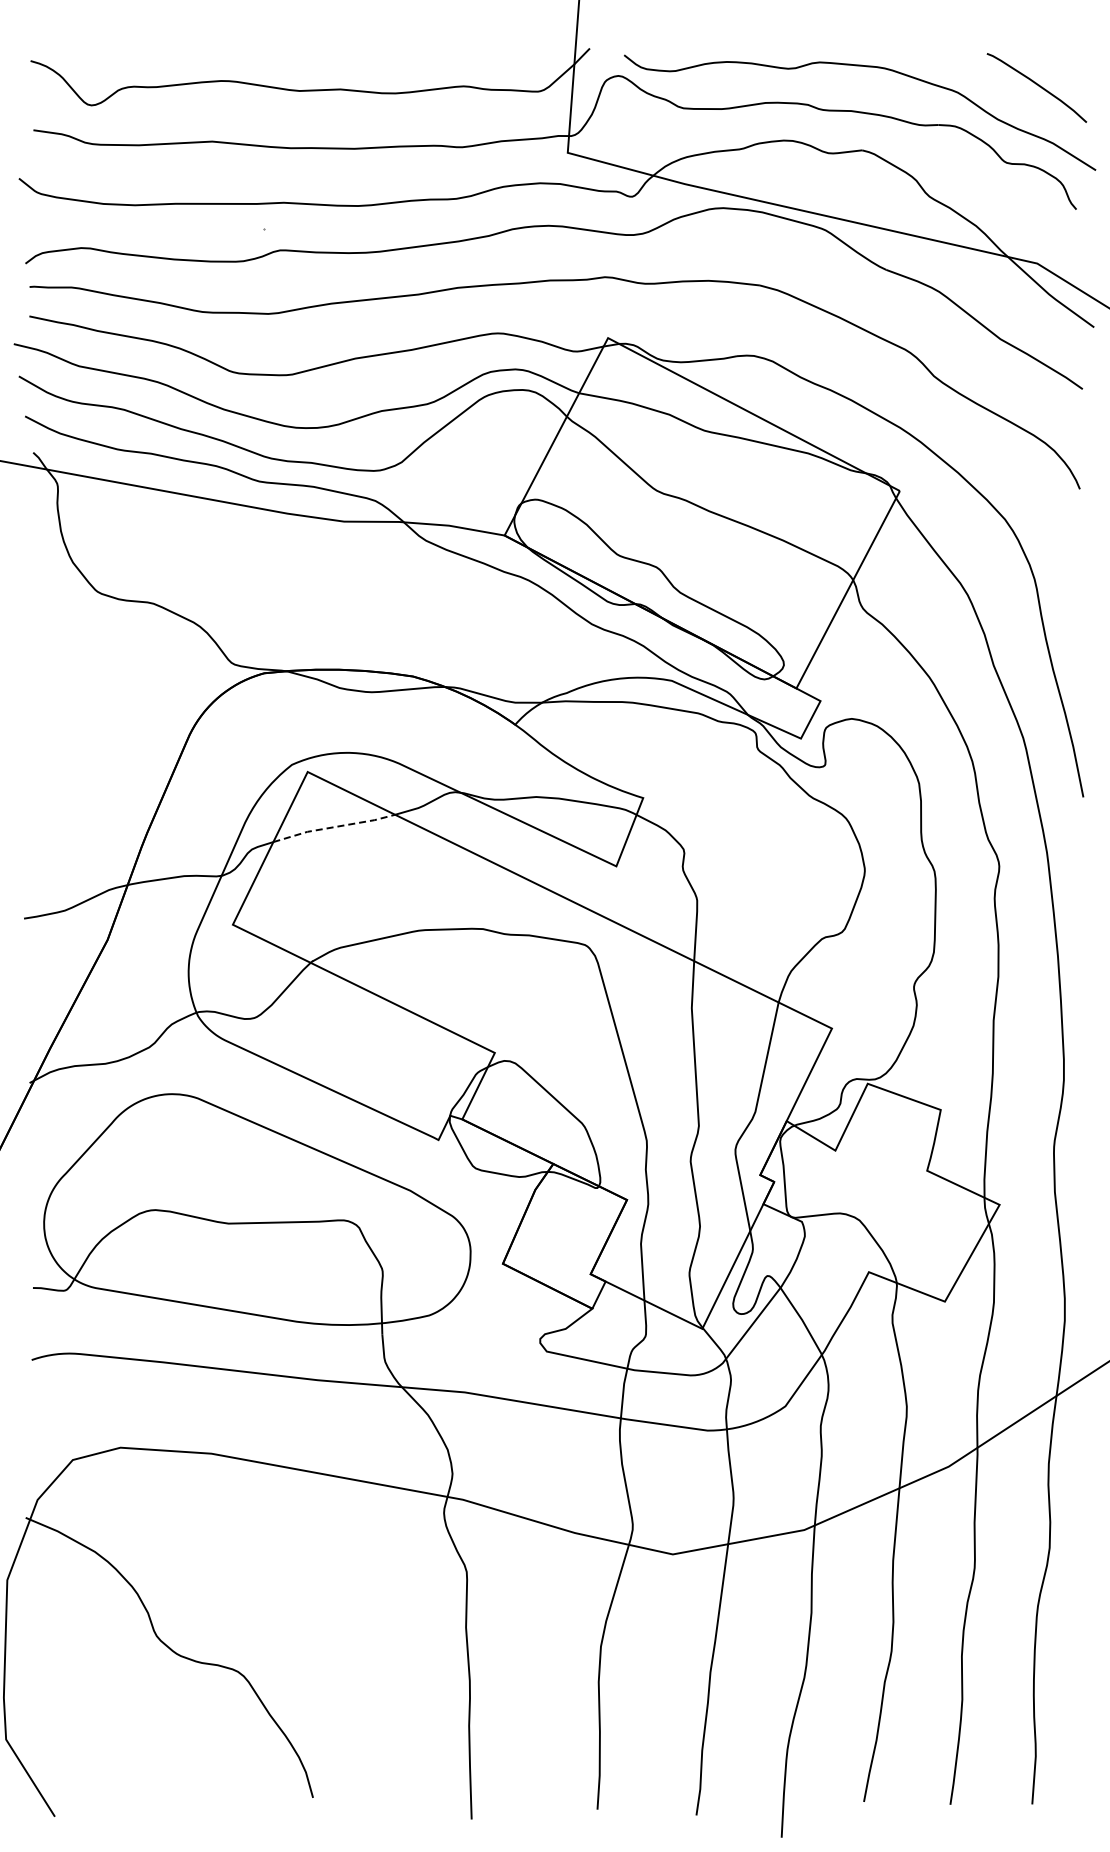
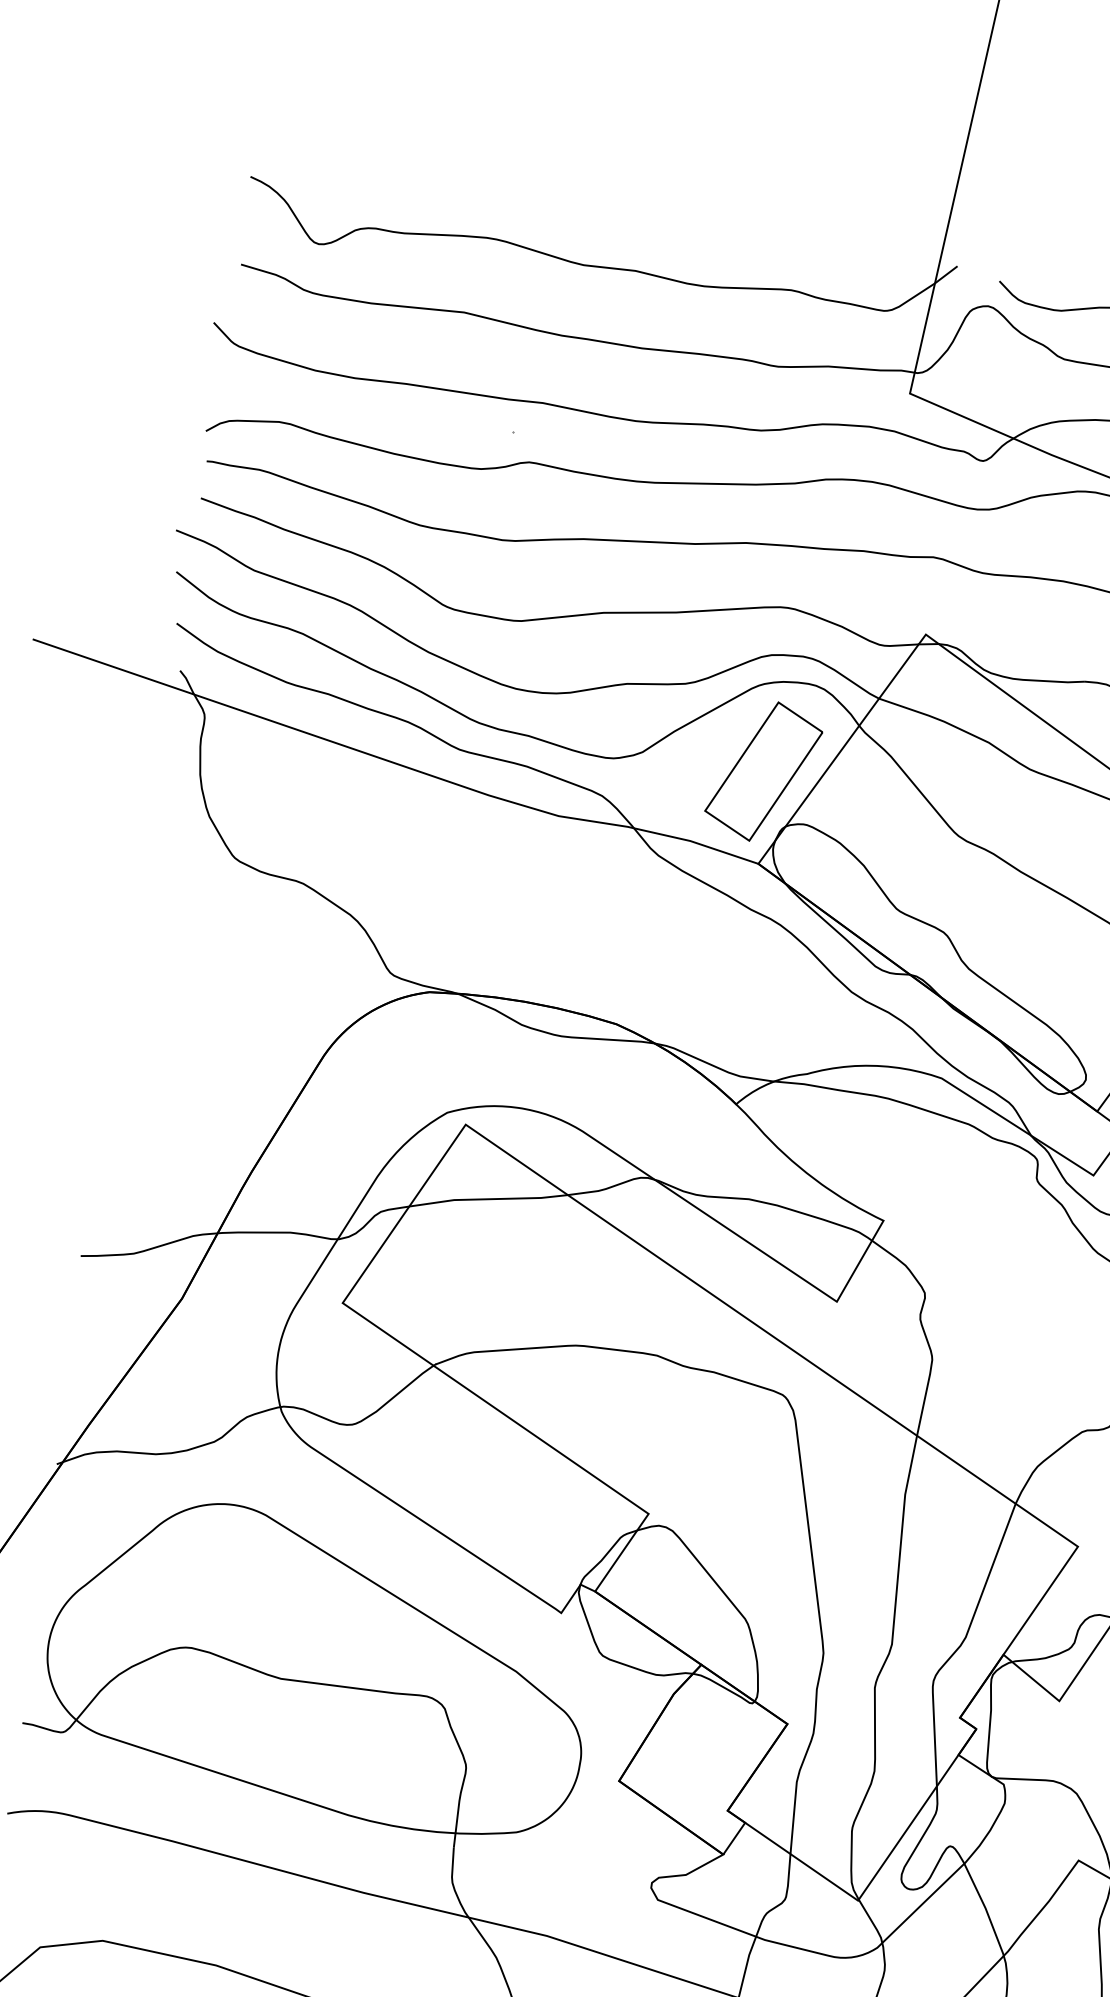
part: (497, 462) -> (763, 770), added
line: (334, 827) -> (489, 1199), dashed -> solid

